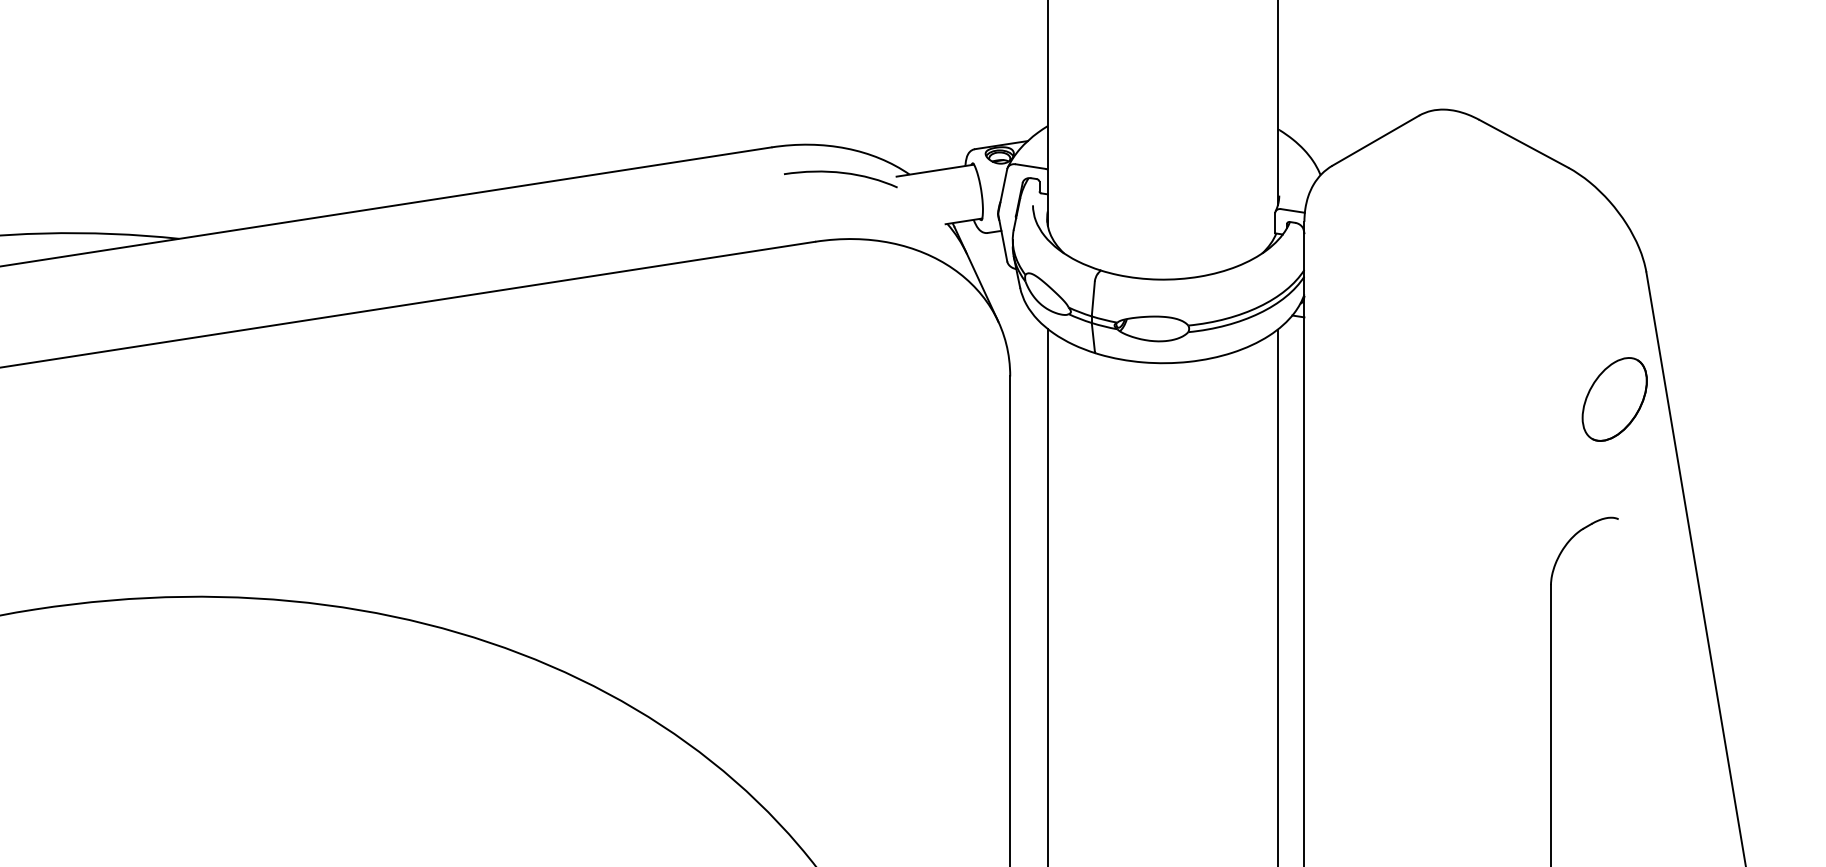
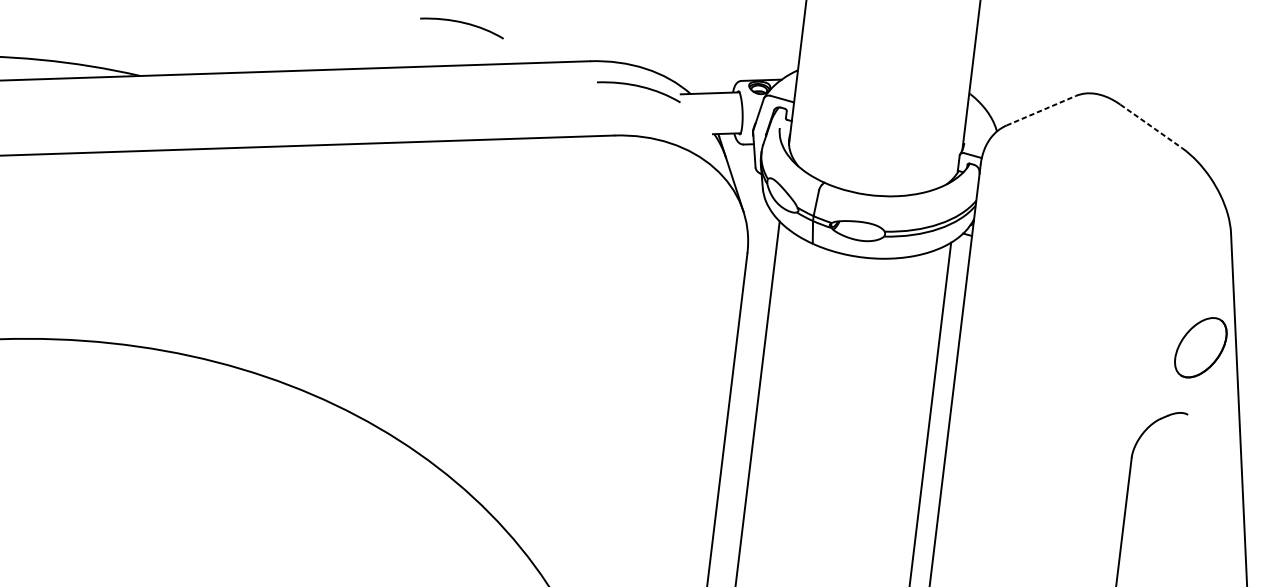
curve: (596, 117) -> (462, 23), added
line: (1376, 140) -> (1041, 110), solid -> dashed
line: (1524, 144) -> (1151, 127), solid -> dashed
part: (1614, 399) -> (1200, 347), moved

